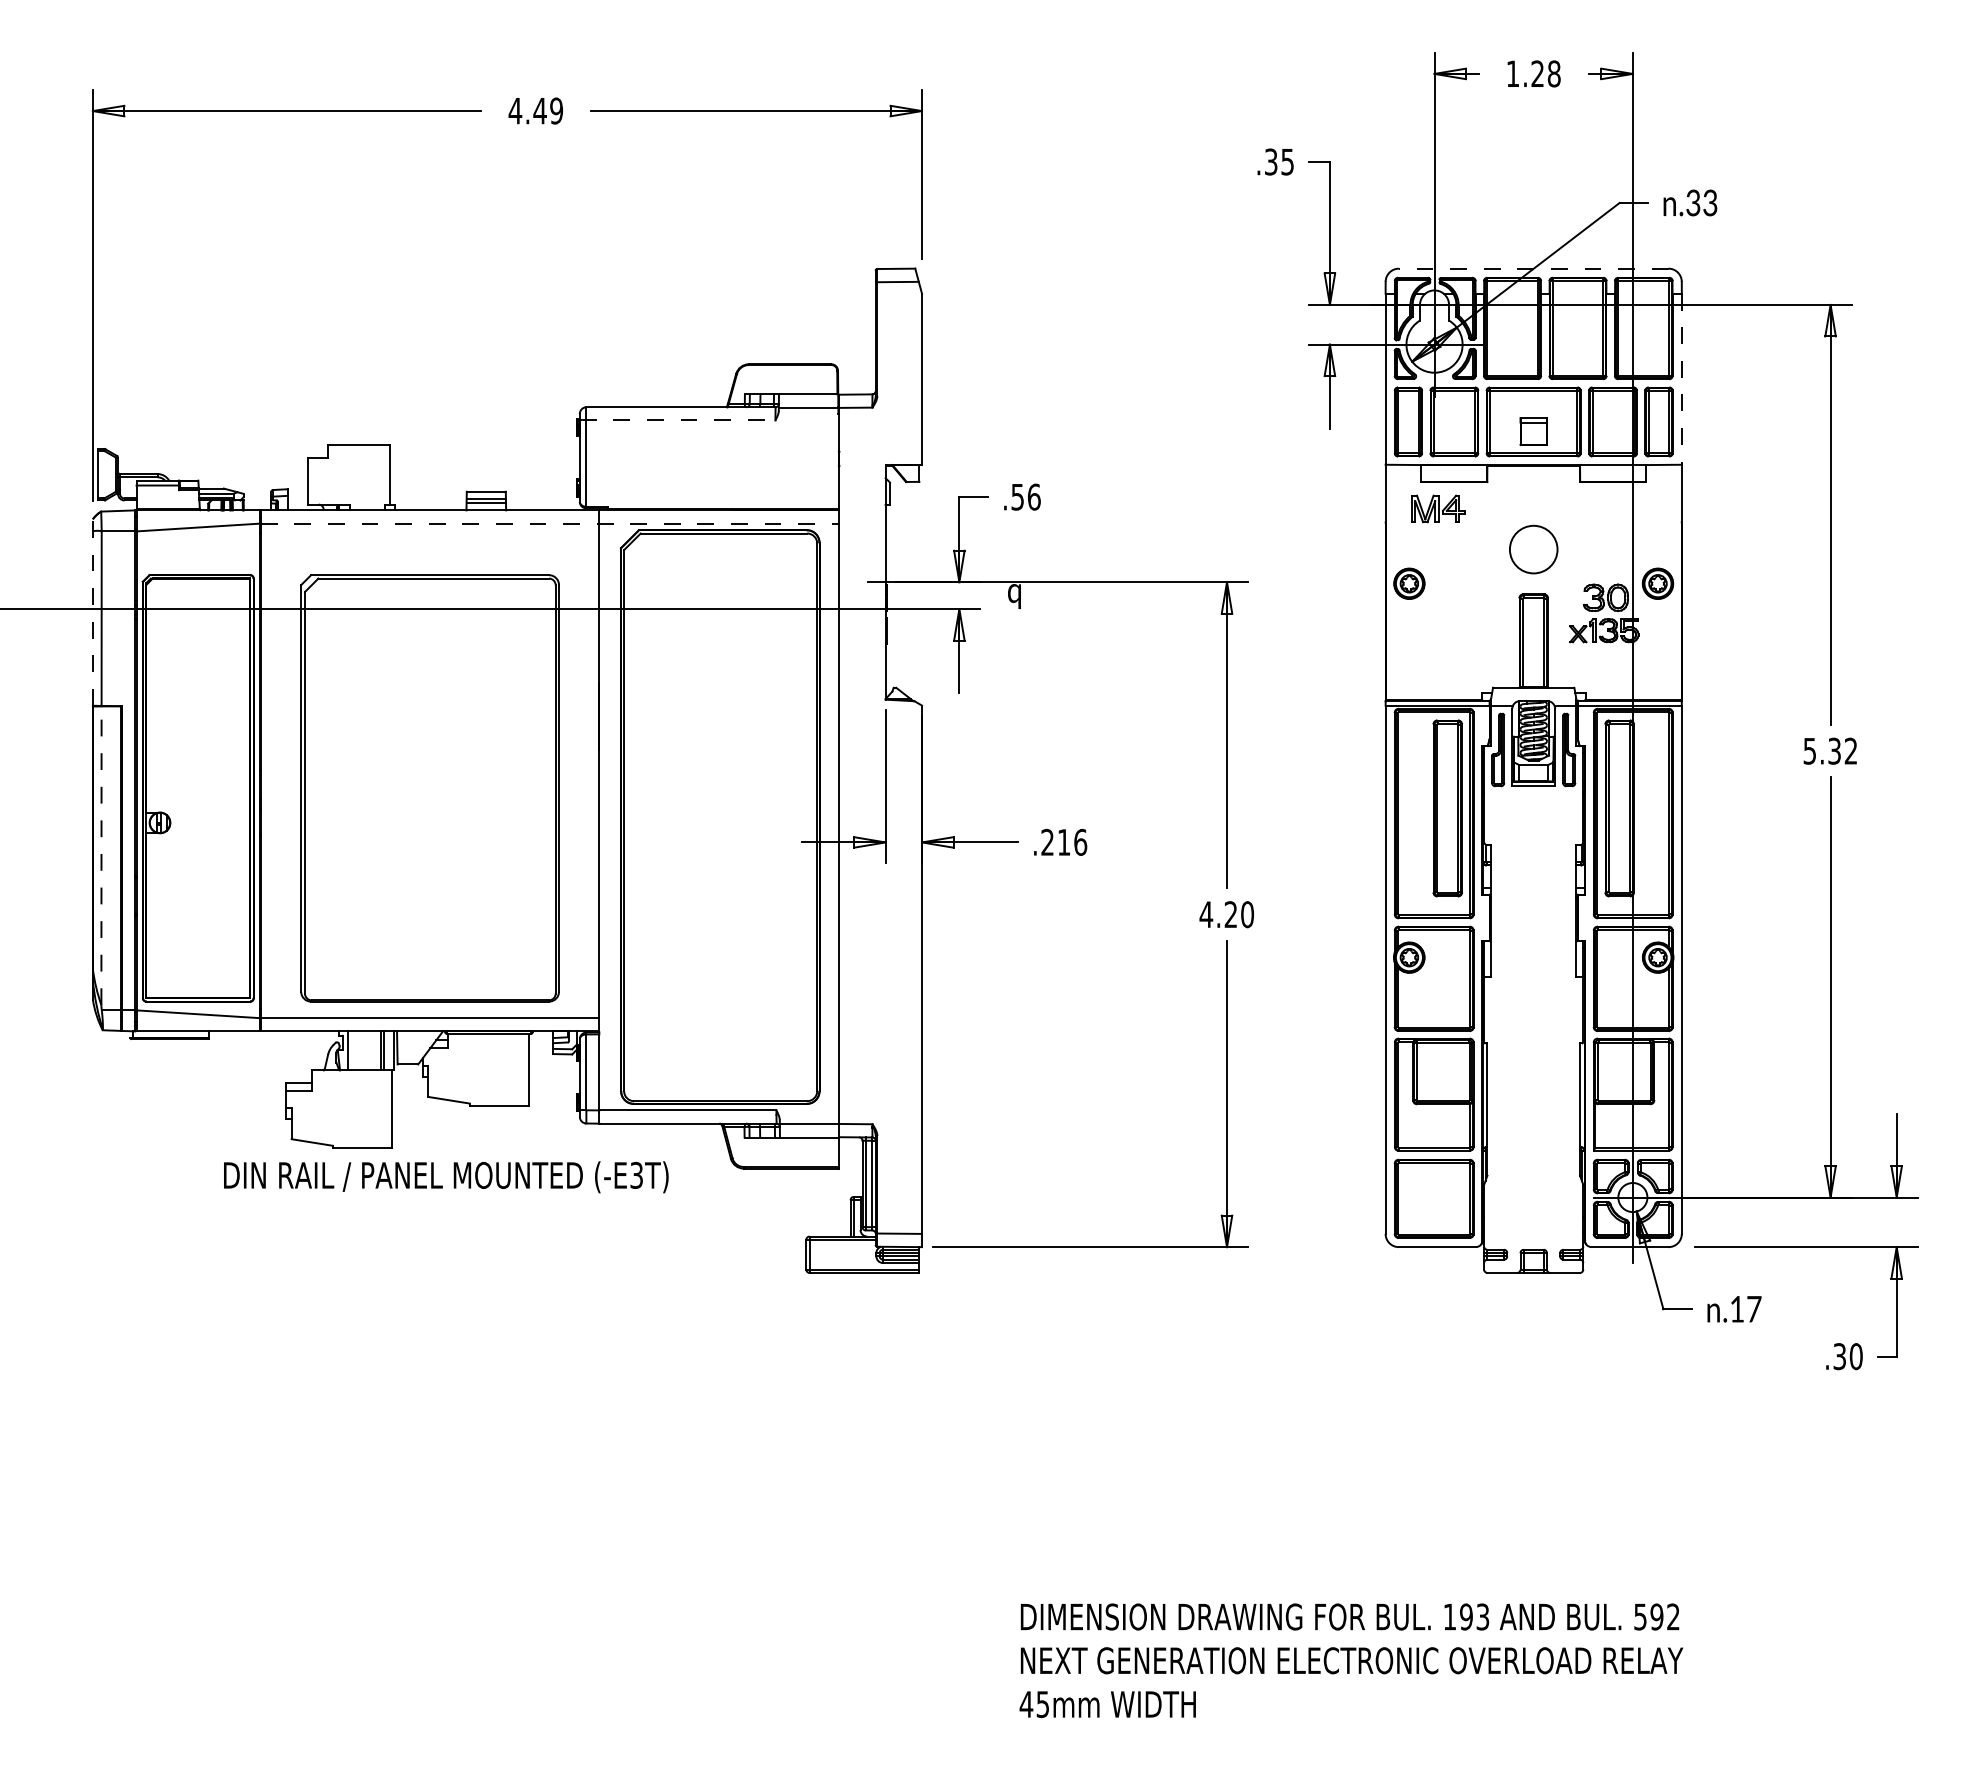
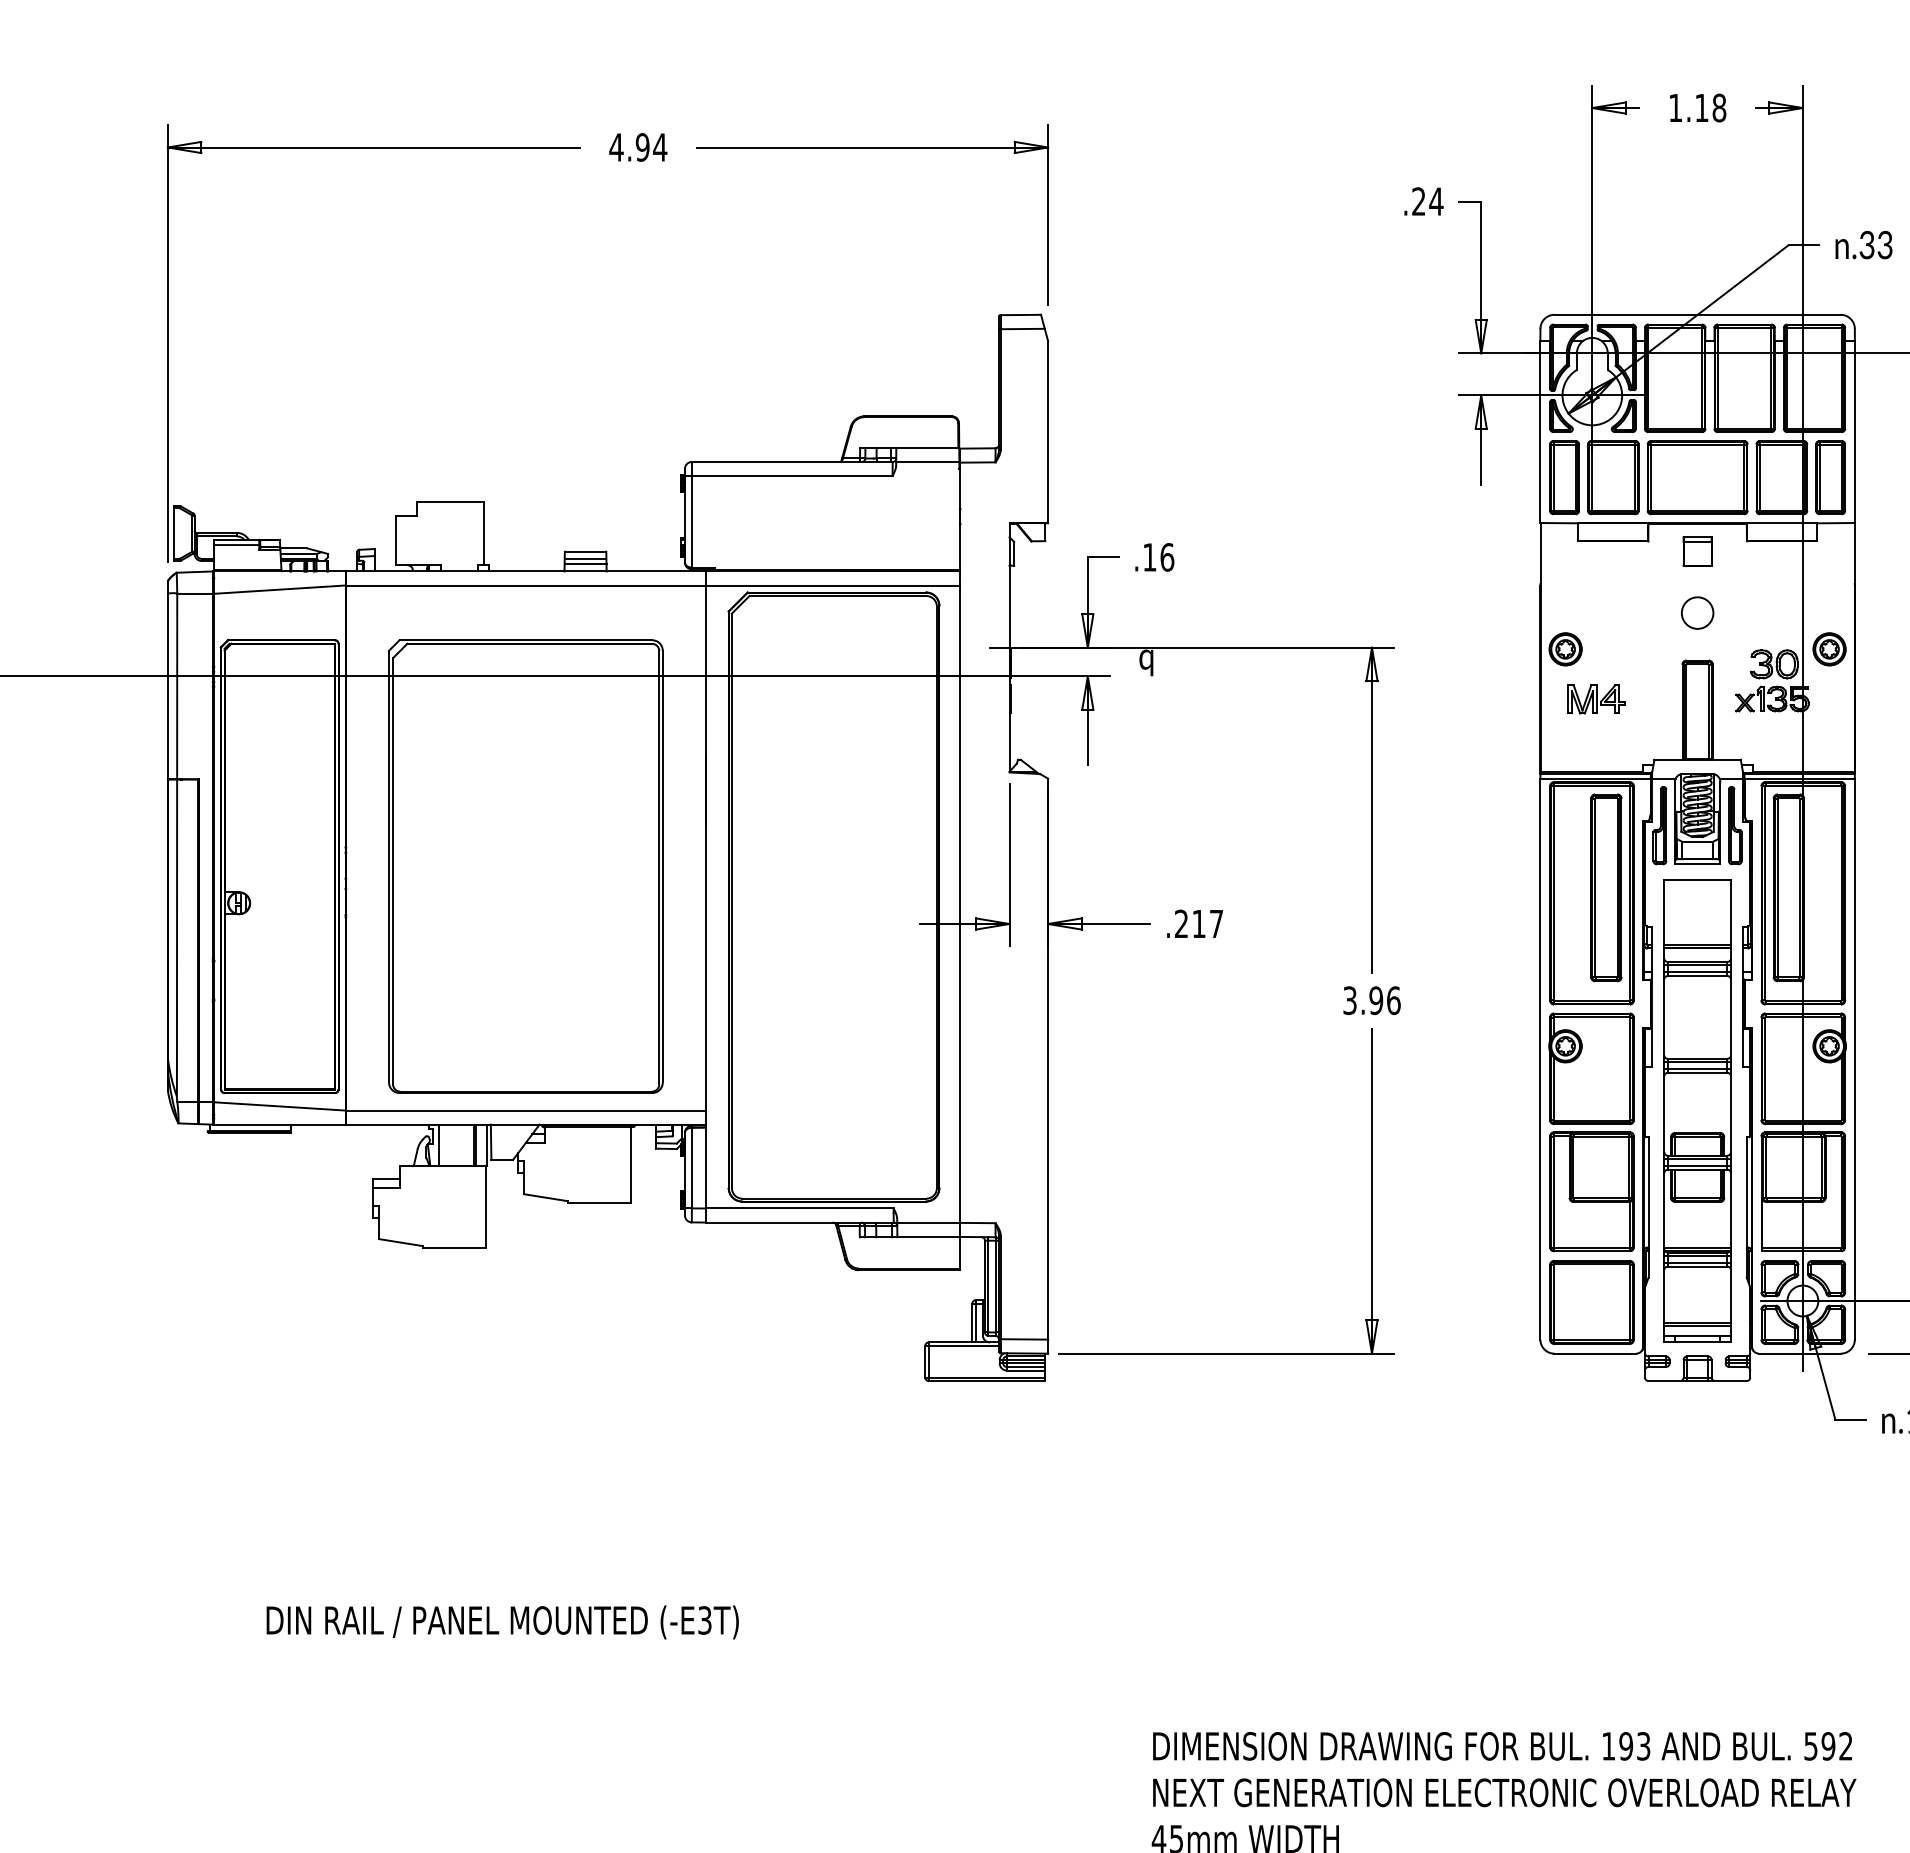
text: (1537, 73) -> (1701, 107), 1.28 -> 1.18
text: (548, 110) -> (651, 146), 4.49 -> 4.94
text: (1279, 161) -> (1427, 201), .35 -> .24
line: (1533, 268) -> (1697, 314), dashed -> solid
line: (1681, 379) -> (1854, 432), dashed -> solid
line: (677, 420) -> (788, 476), dashed -> solid
part: (1533, 431) -> (1697, 551), moved
text: (1017, 497) -> (1149, 557), .56 -> .16
part: (1438, 508) -> (1596, 698), moved
line: (550, 523) -> (653, 585), dashed -> solid
circle: (1533, 549) -> (1697, 612), size x0.62
line: (92, 612) -> (167, 679), dashed -> solid
text: (1080, 841) -> (1216, 922), .216 -> .217
line: (101, 855) -> (177, 937), dashed -> solid
text: (1226, 914) -> (1371, 1000), 4.20 -> 3.96
part: (1533, 1018) -> (1697, 1110), added
text: (446, 1177) -> (502, 1622), moved

